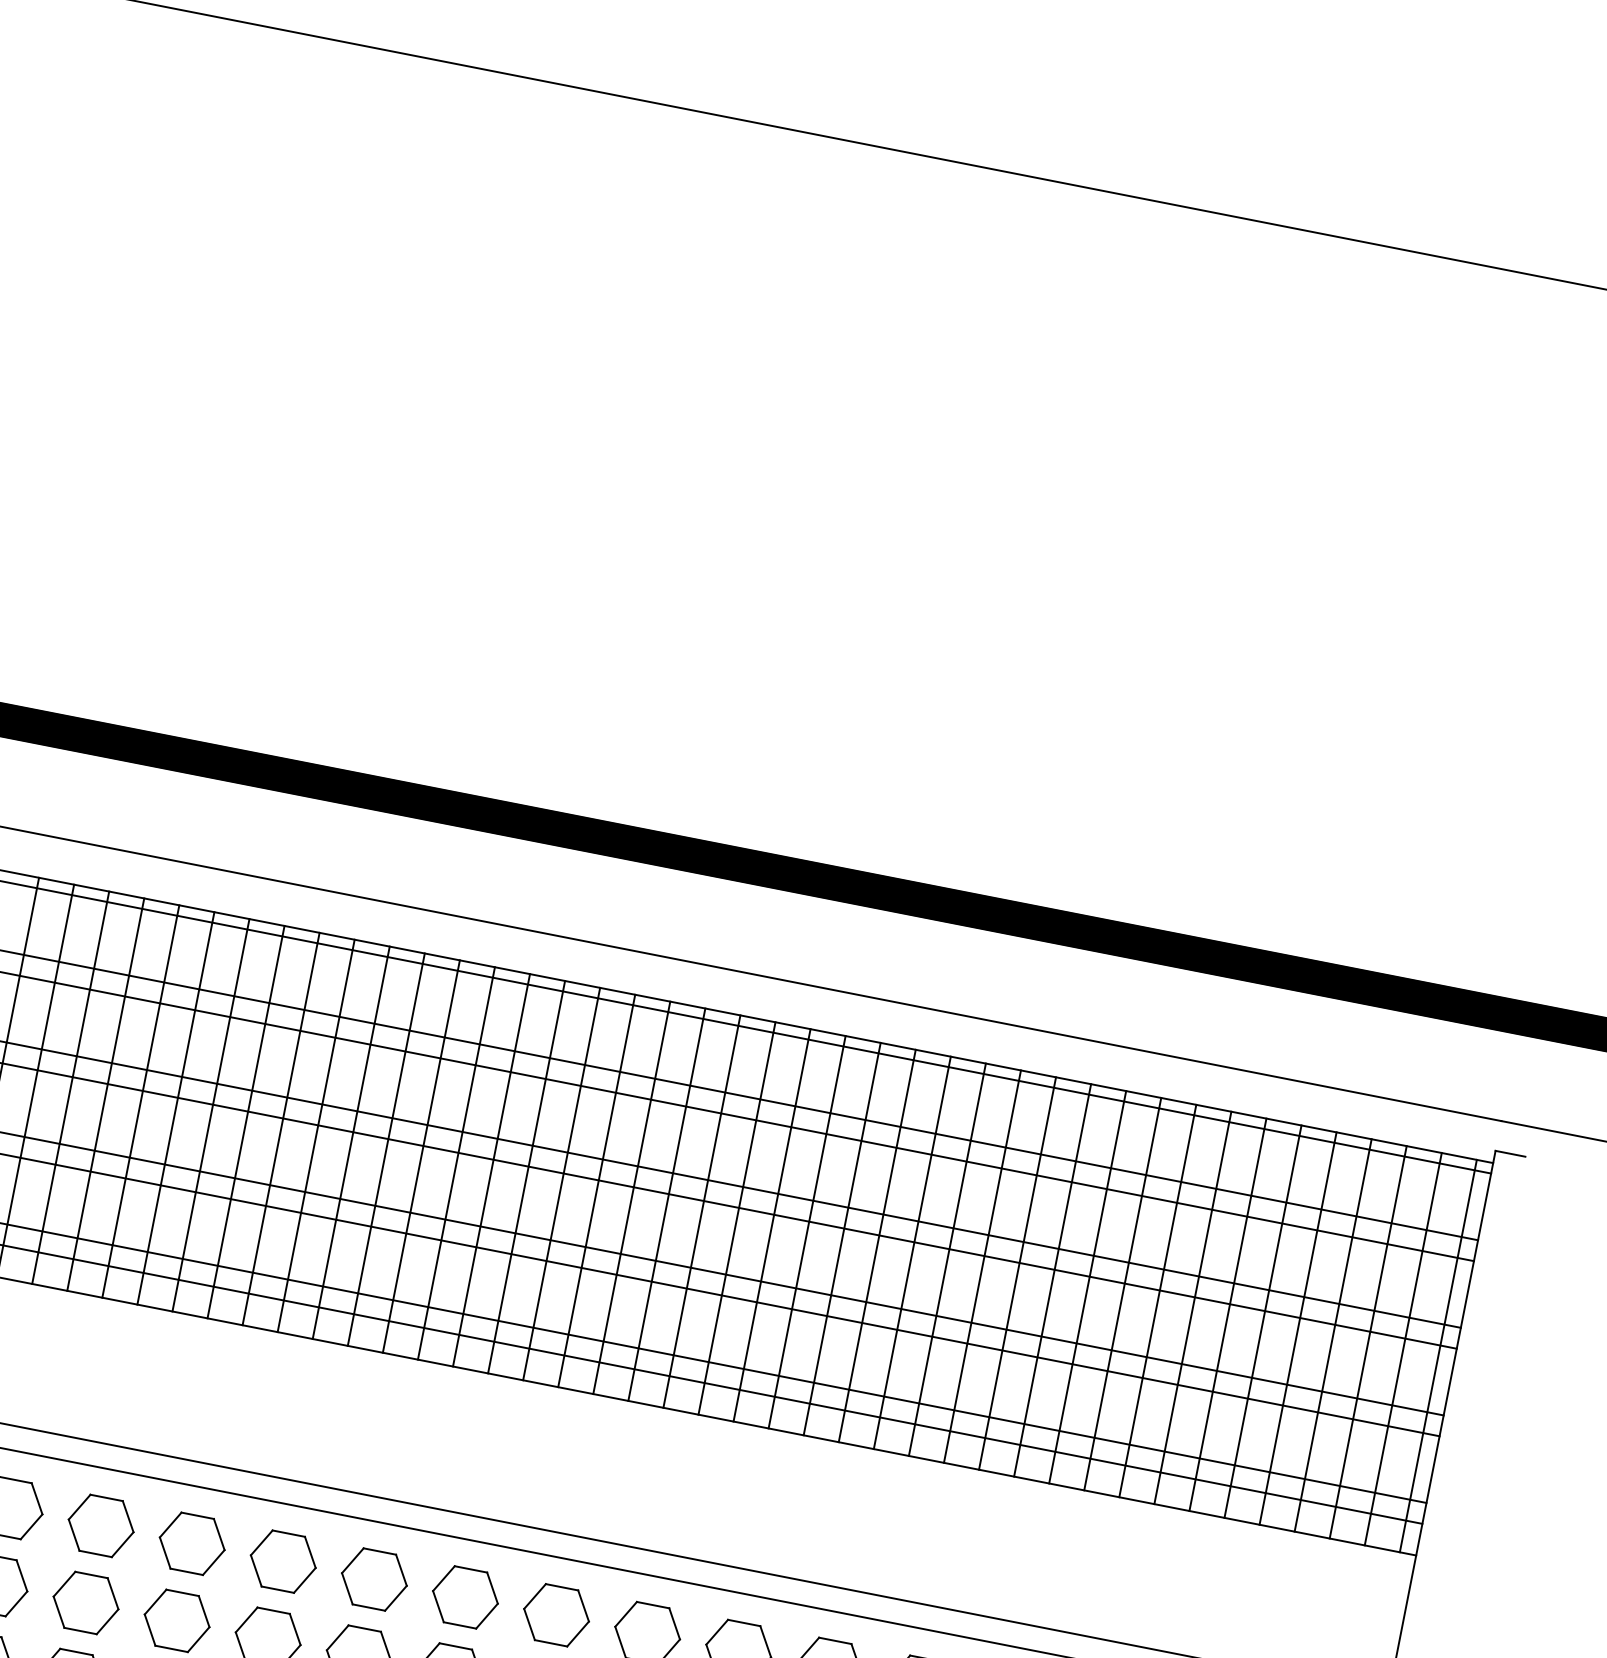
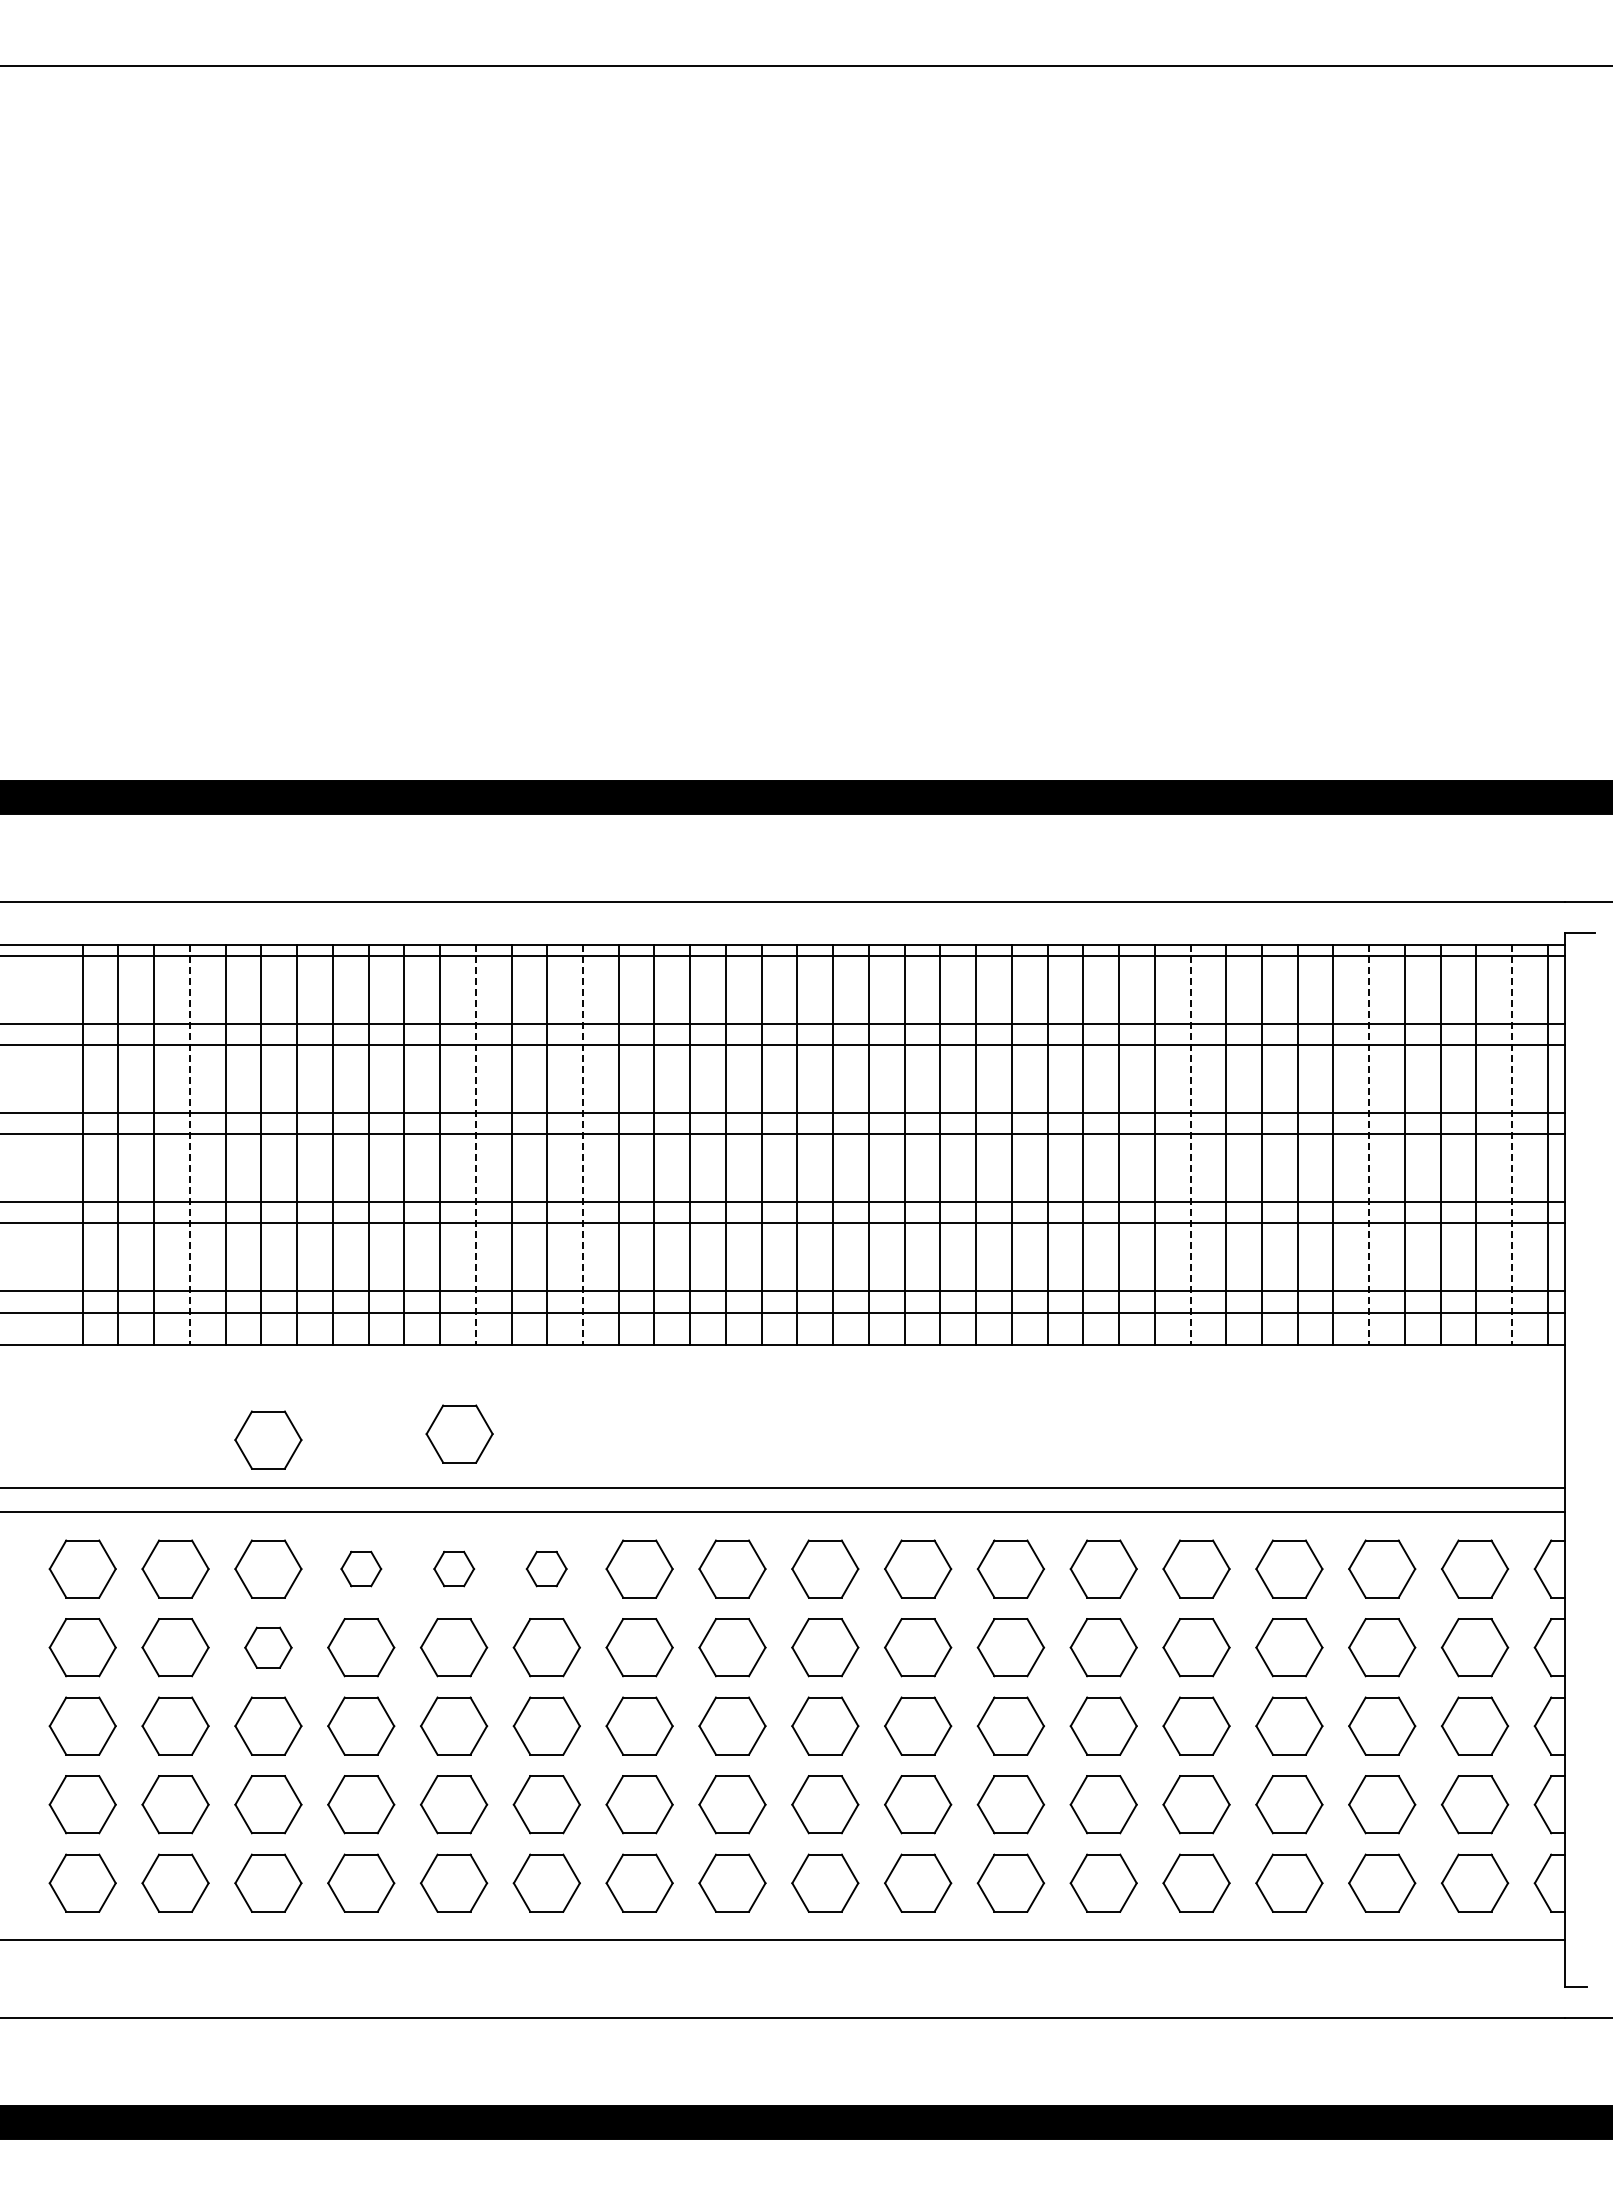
line: (105, 1094) -> (189, 1144), solid -> dashed
line: (386, 1149) -> (475, 1144), solid -> dashed
line: (492, 1169) -> (583, 1144), solid -> dashed
line: (1087, 1286) -> (1190, 1144), solid -> dashed
line: (1263, 1321) -> (1369, 1144), solid -> dashed
line: (1403, 1348) -> (1512, 1144), solid -> dashed
part: (126, 1398) -> (268, 1439), added
part: (314, 1429) -> (459, 1433), added
part: (192, 1543) -> (361, 1568), size x0.6
part: (283, 1561) -> (454, 1568), size x0.6
part: (374, 1578) -> (546, 1568), size x0.6
part: (86, 1602) -> (268, 1647), size x0.7

